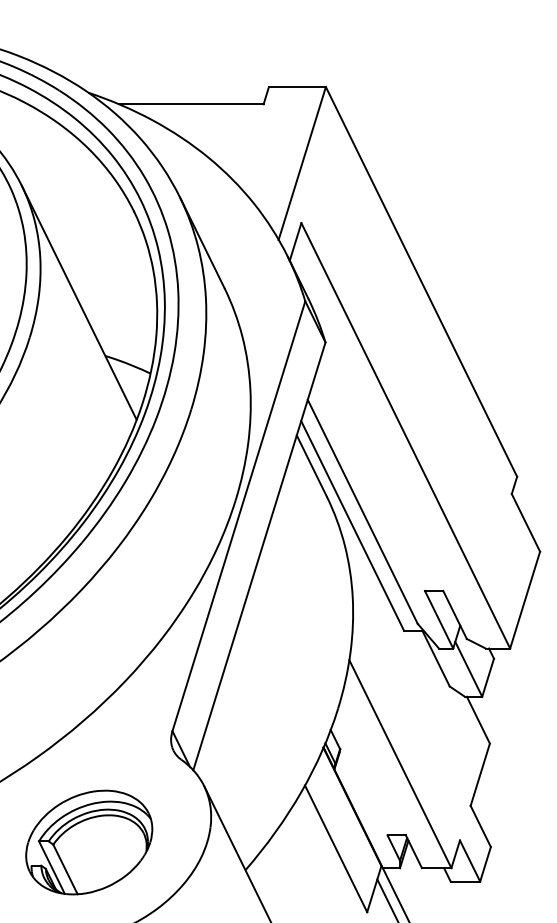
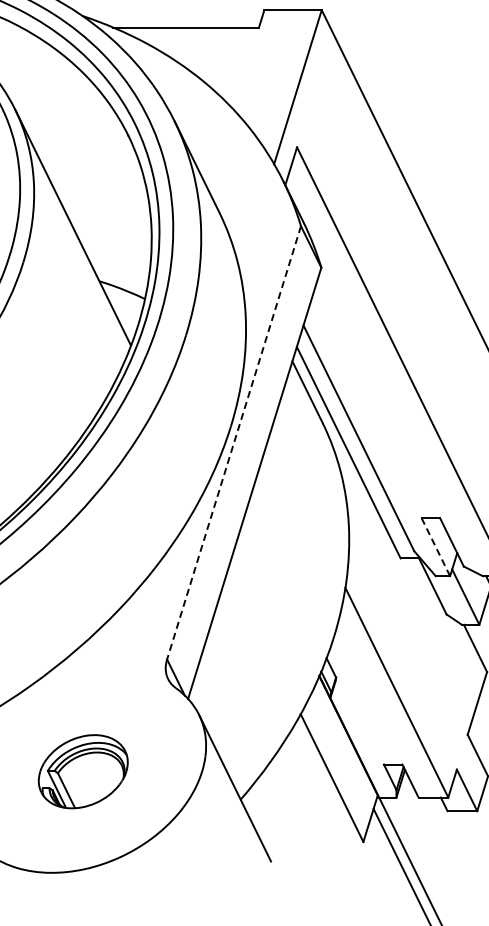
line: (238, 516) -> (233, 443), solid -> dashed
line: (438, 619) -> (435, 546), solid -> dashed
part: (89, 842) -> (83, 771), size x0.7

